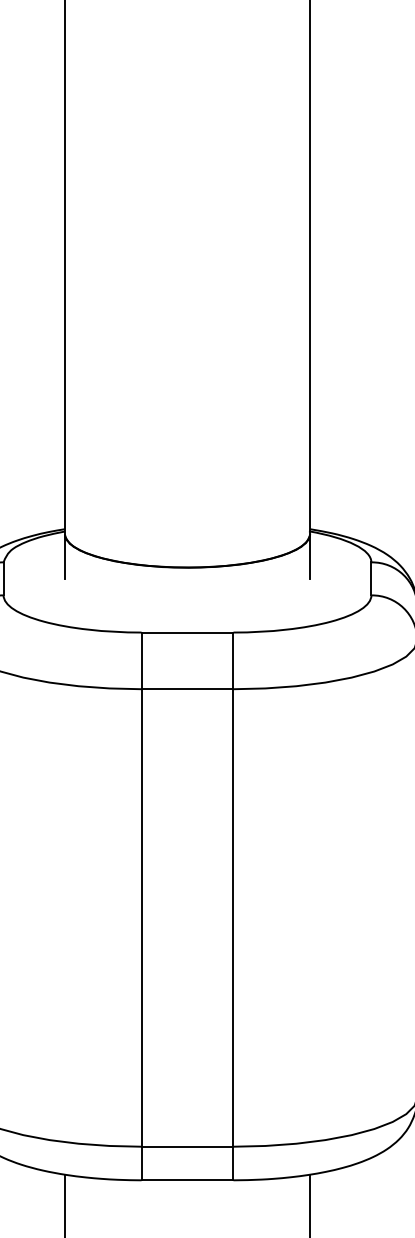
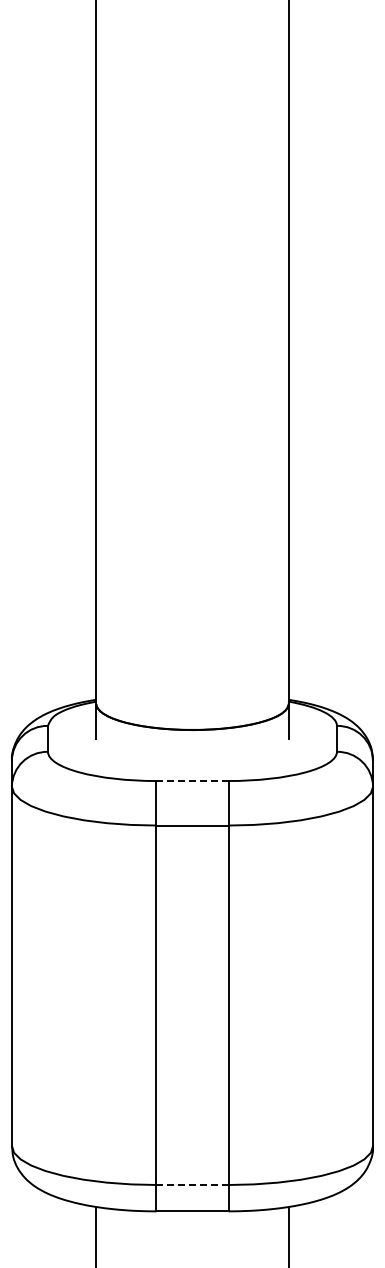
line: (187, 633) -> (192, 781), solid -> dashed
line: (187, 1146) -> (192, 1184), solid -> dashed

